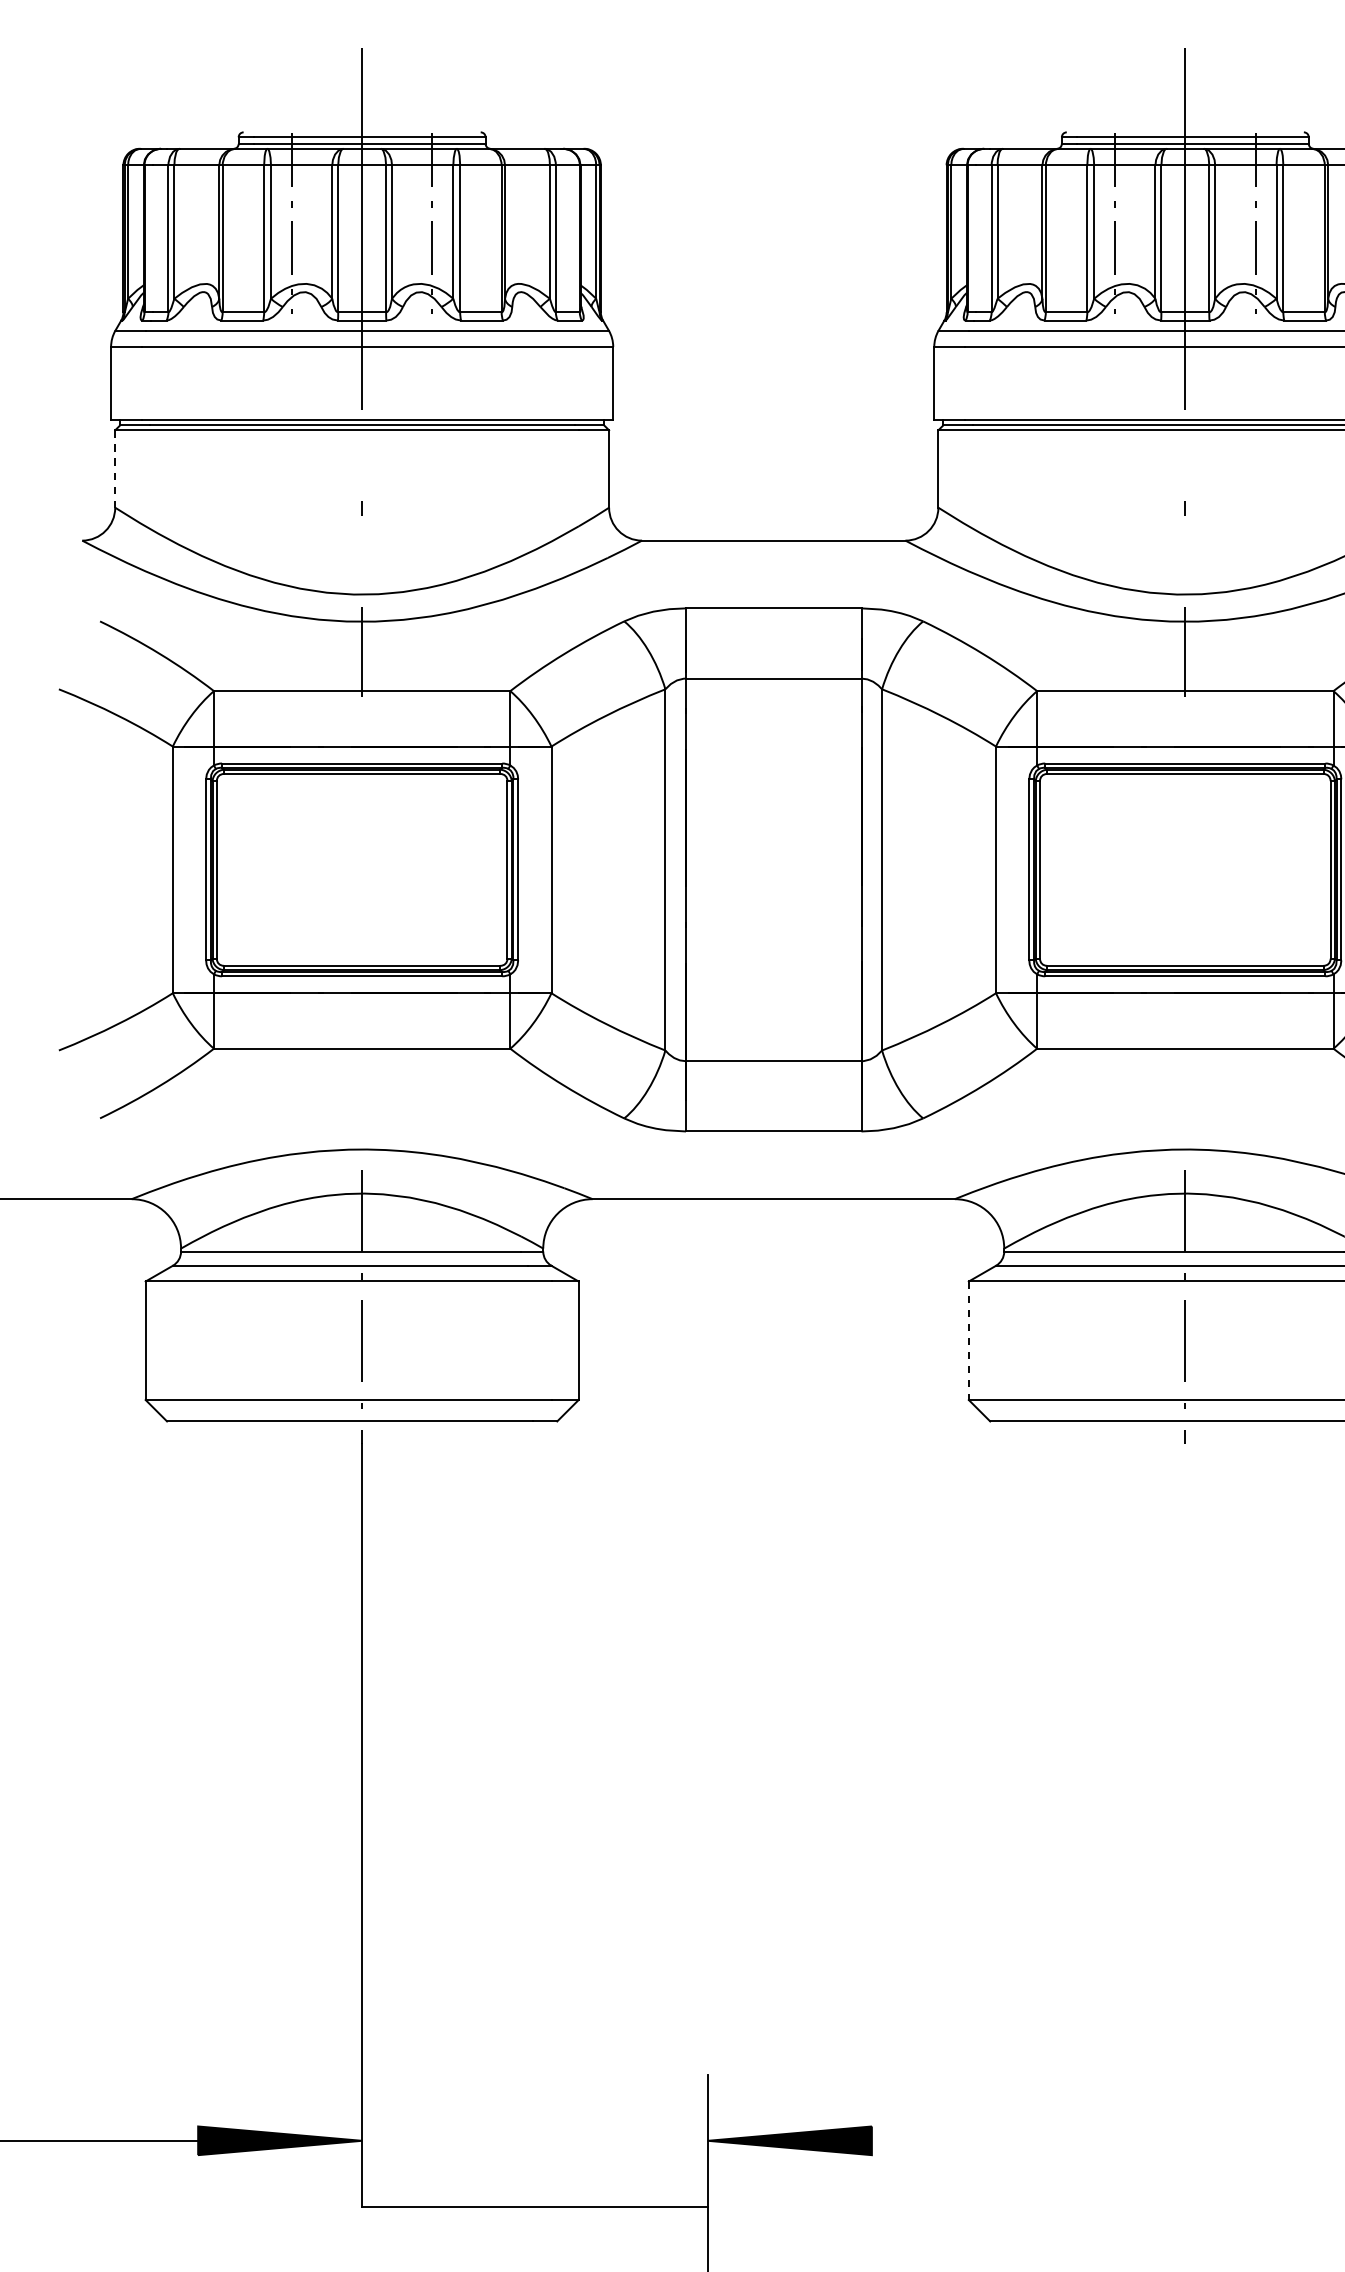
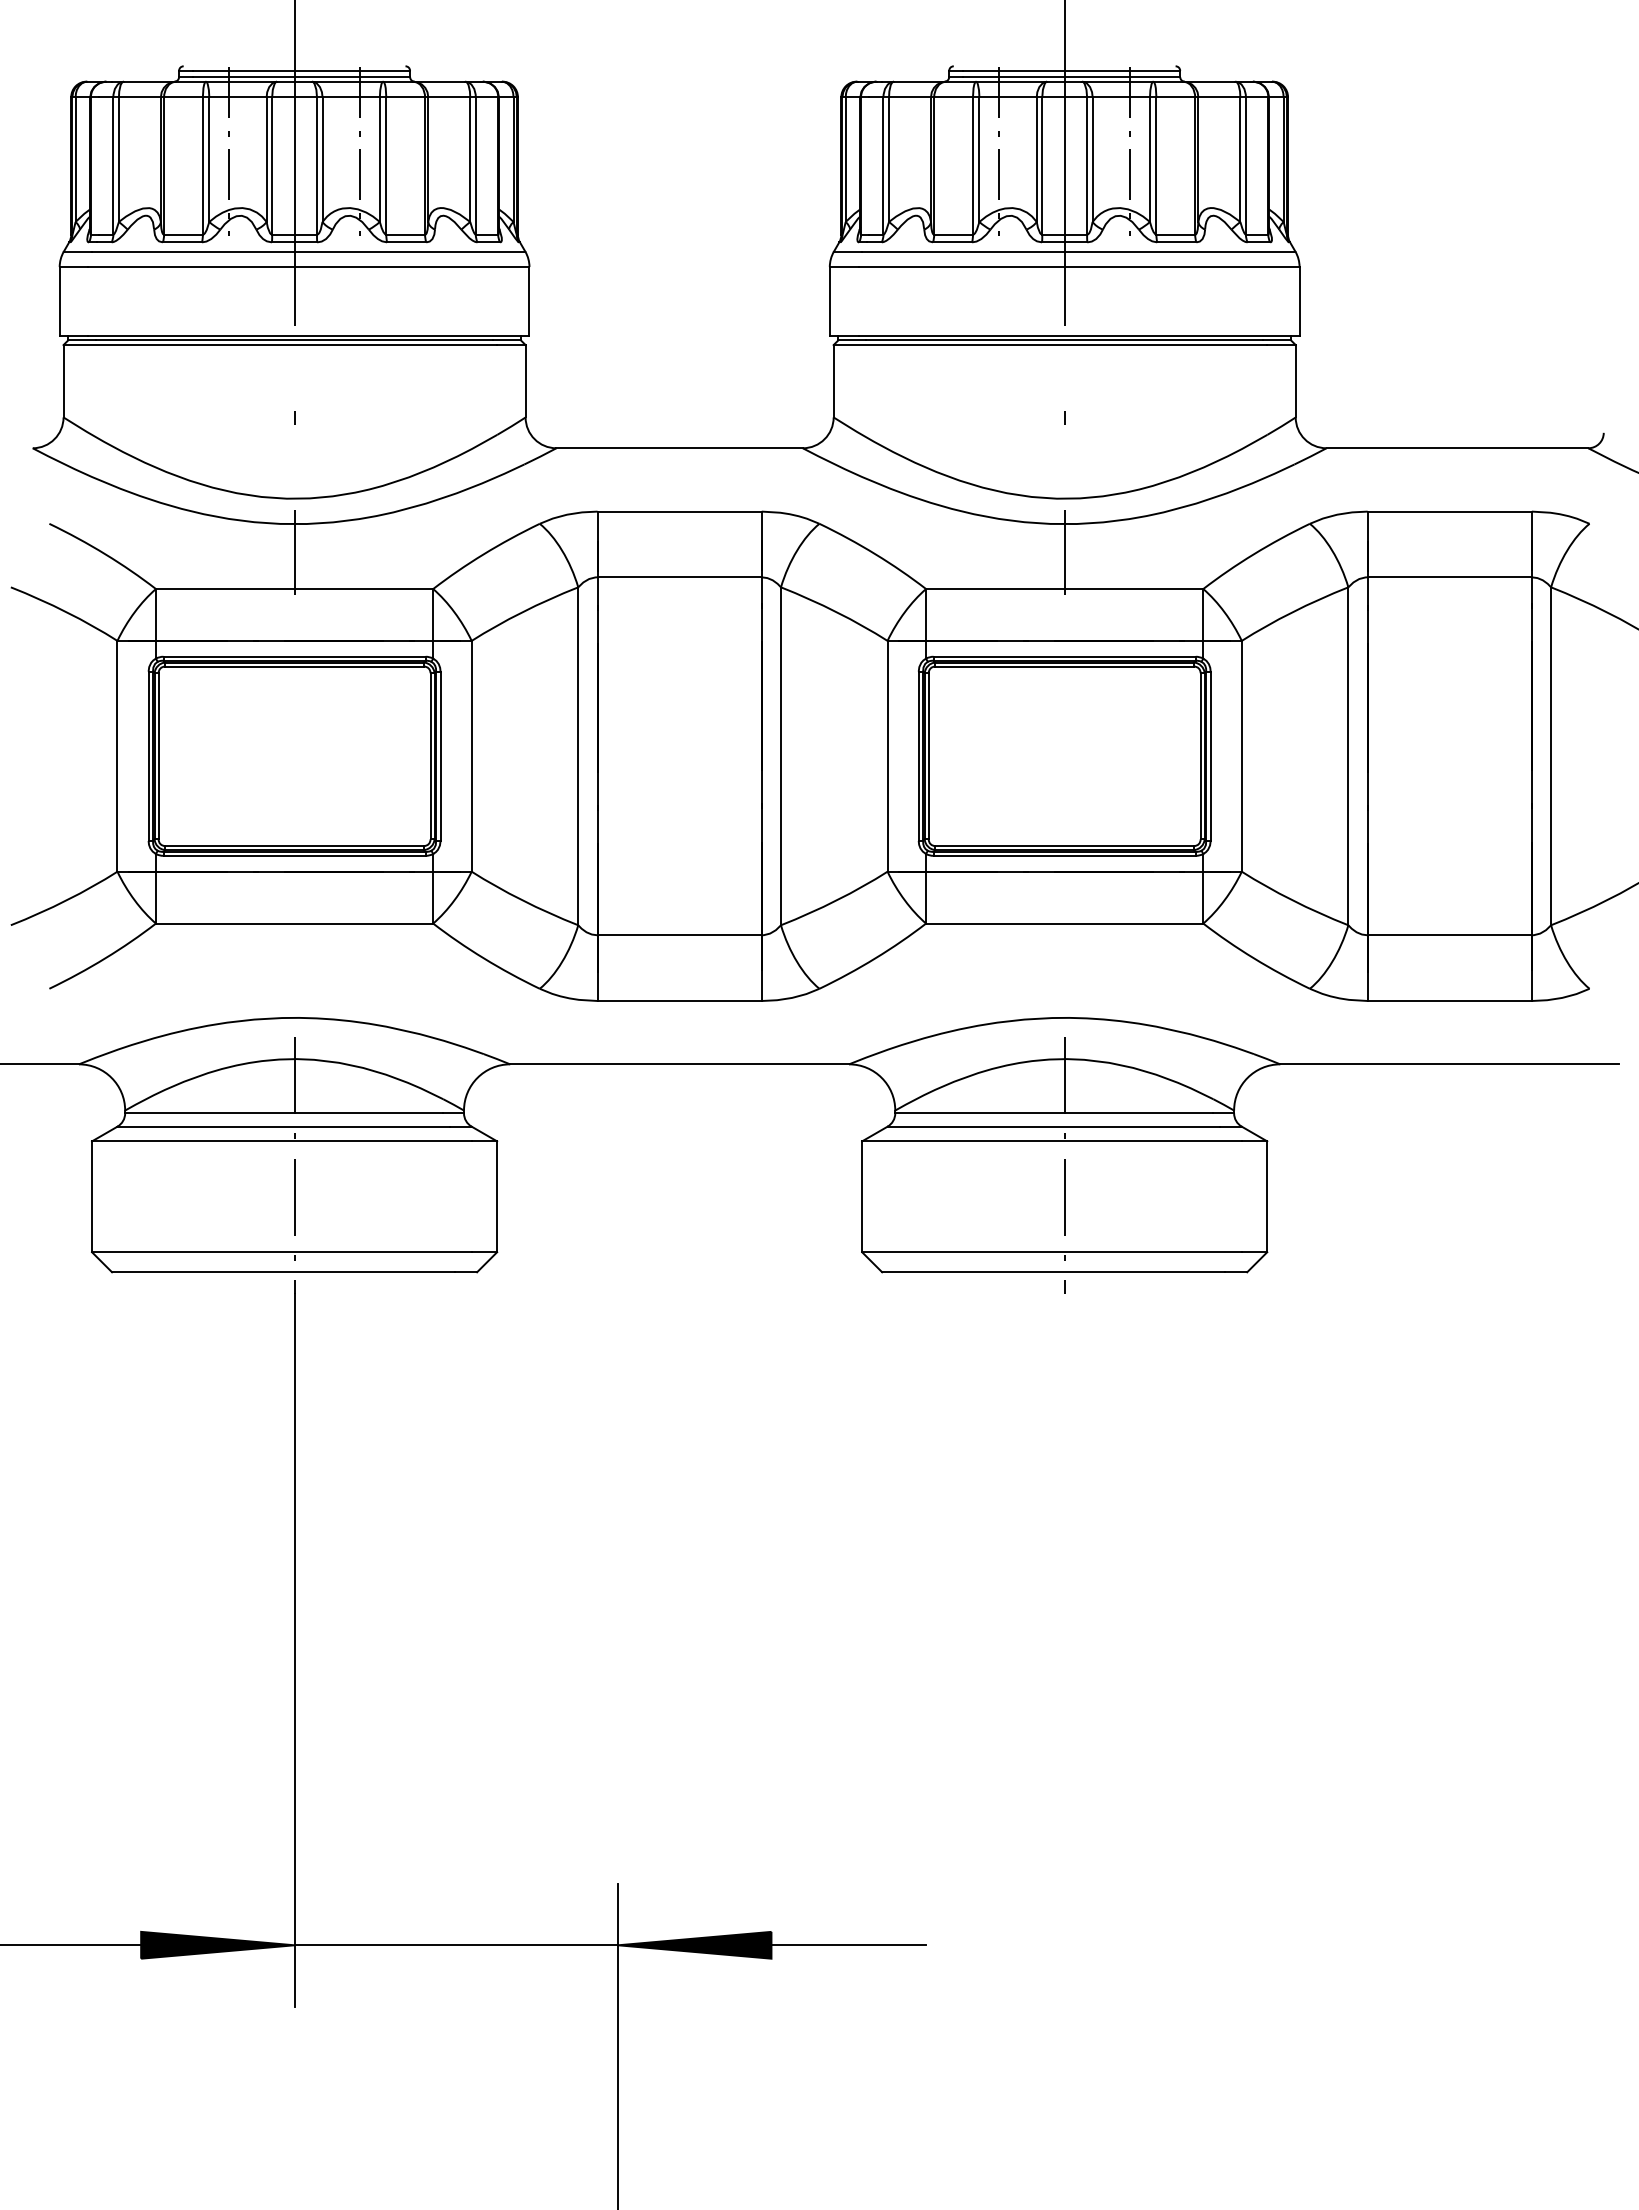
line: (115, 469) -> (63, 381), dashed -> solid
line: (969, 1341) -> (862, 1197), dashed -> solid
line: (954, 2141) -> (848, 1945), added
line: (535, 2207) -> (456, 1945), moved

